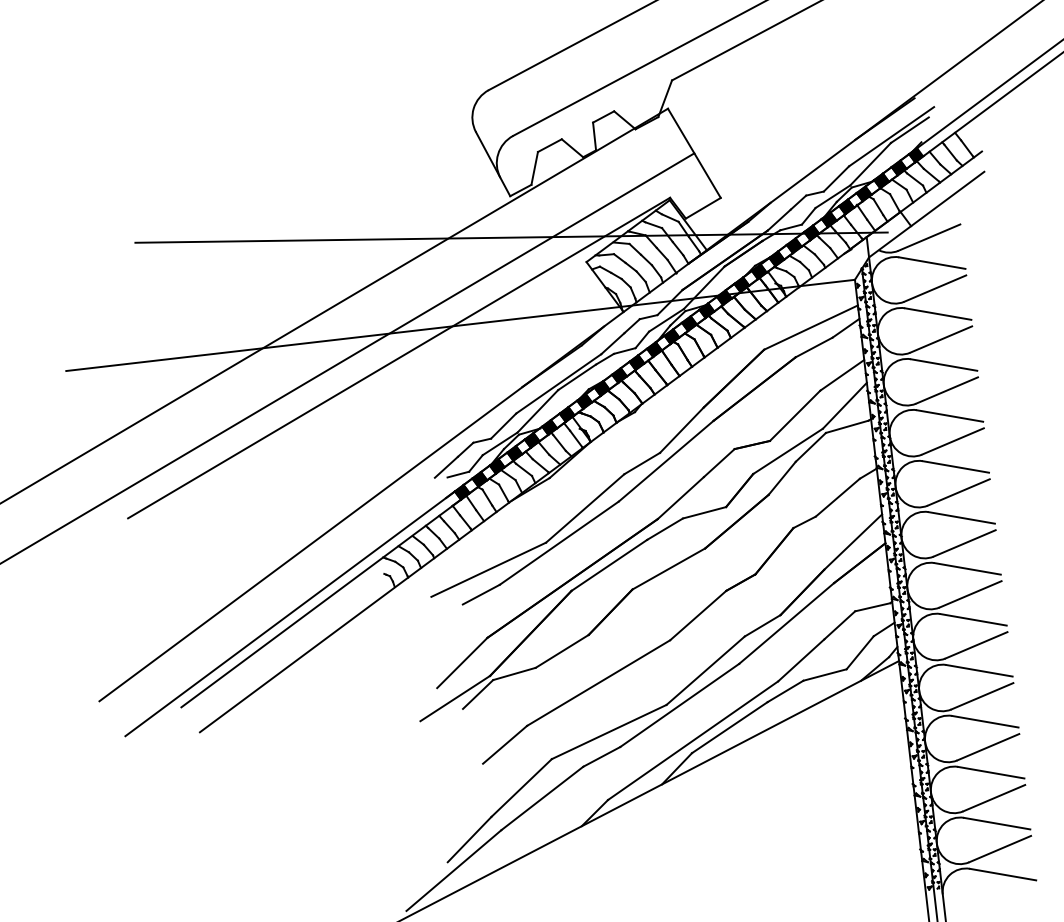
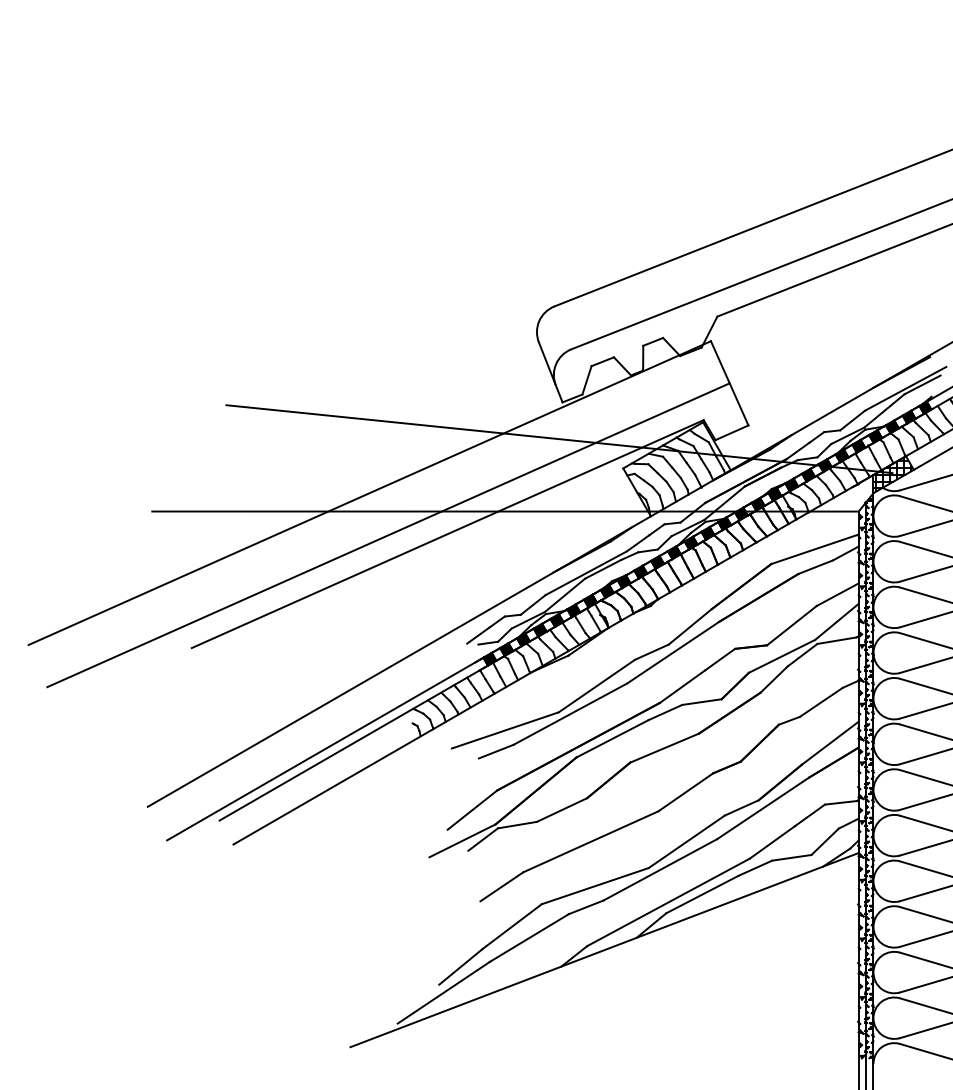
hatch: (887, 234) -> (892, 474), added

